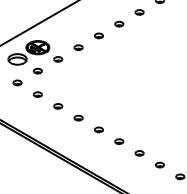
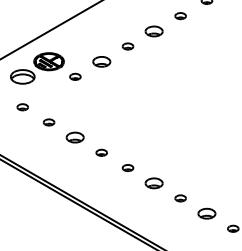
part: (119, 23) -> (154, 30), size x1.6
part: (78, 47) -> (101, 61), size x1.6
part: (37, 70) -> (48, 91), removed
part: (58, 106) -> (75, 137), size x1.6
part: (119, 141) -> (154, 183), size x1.6
part: (159, 164) -> (206, 212), size x1.6

